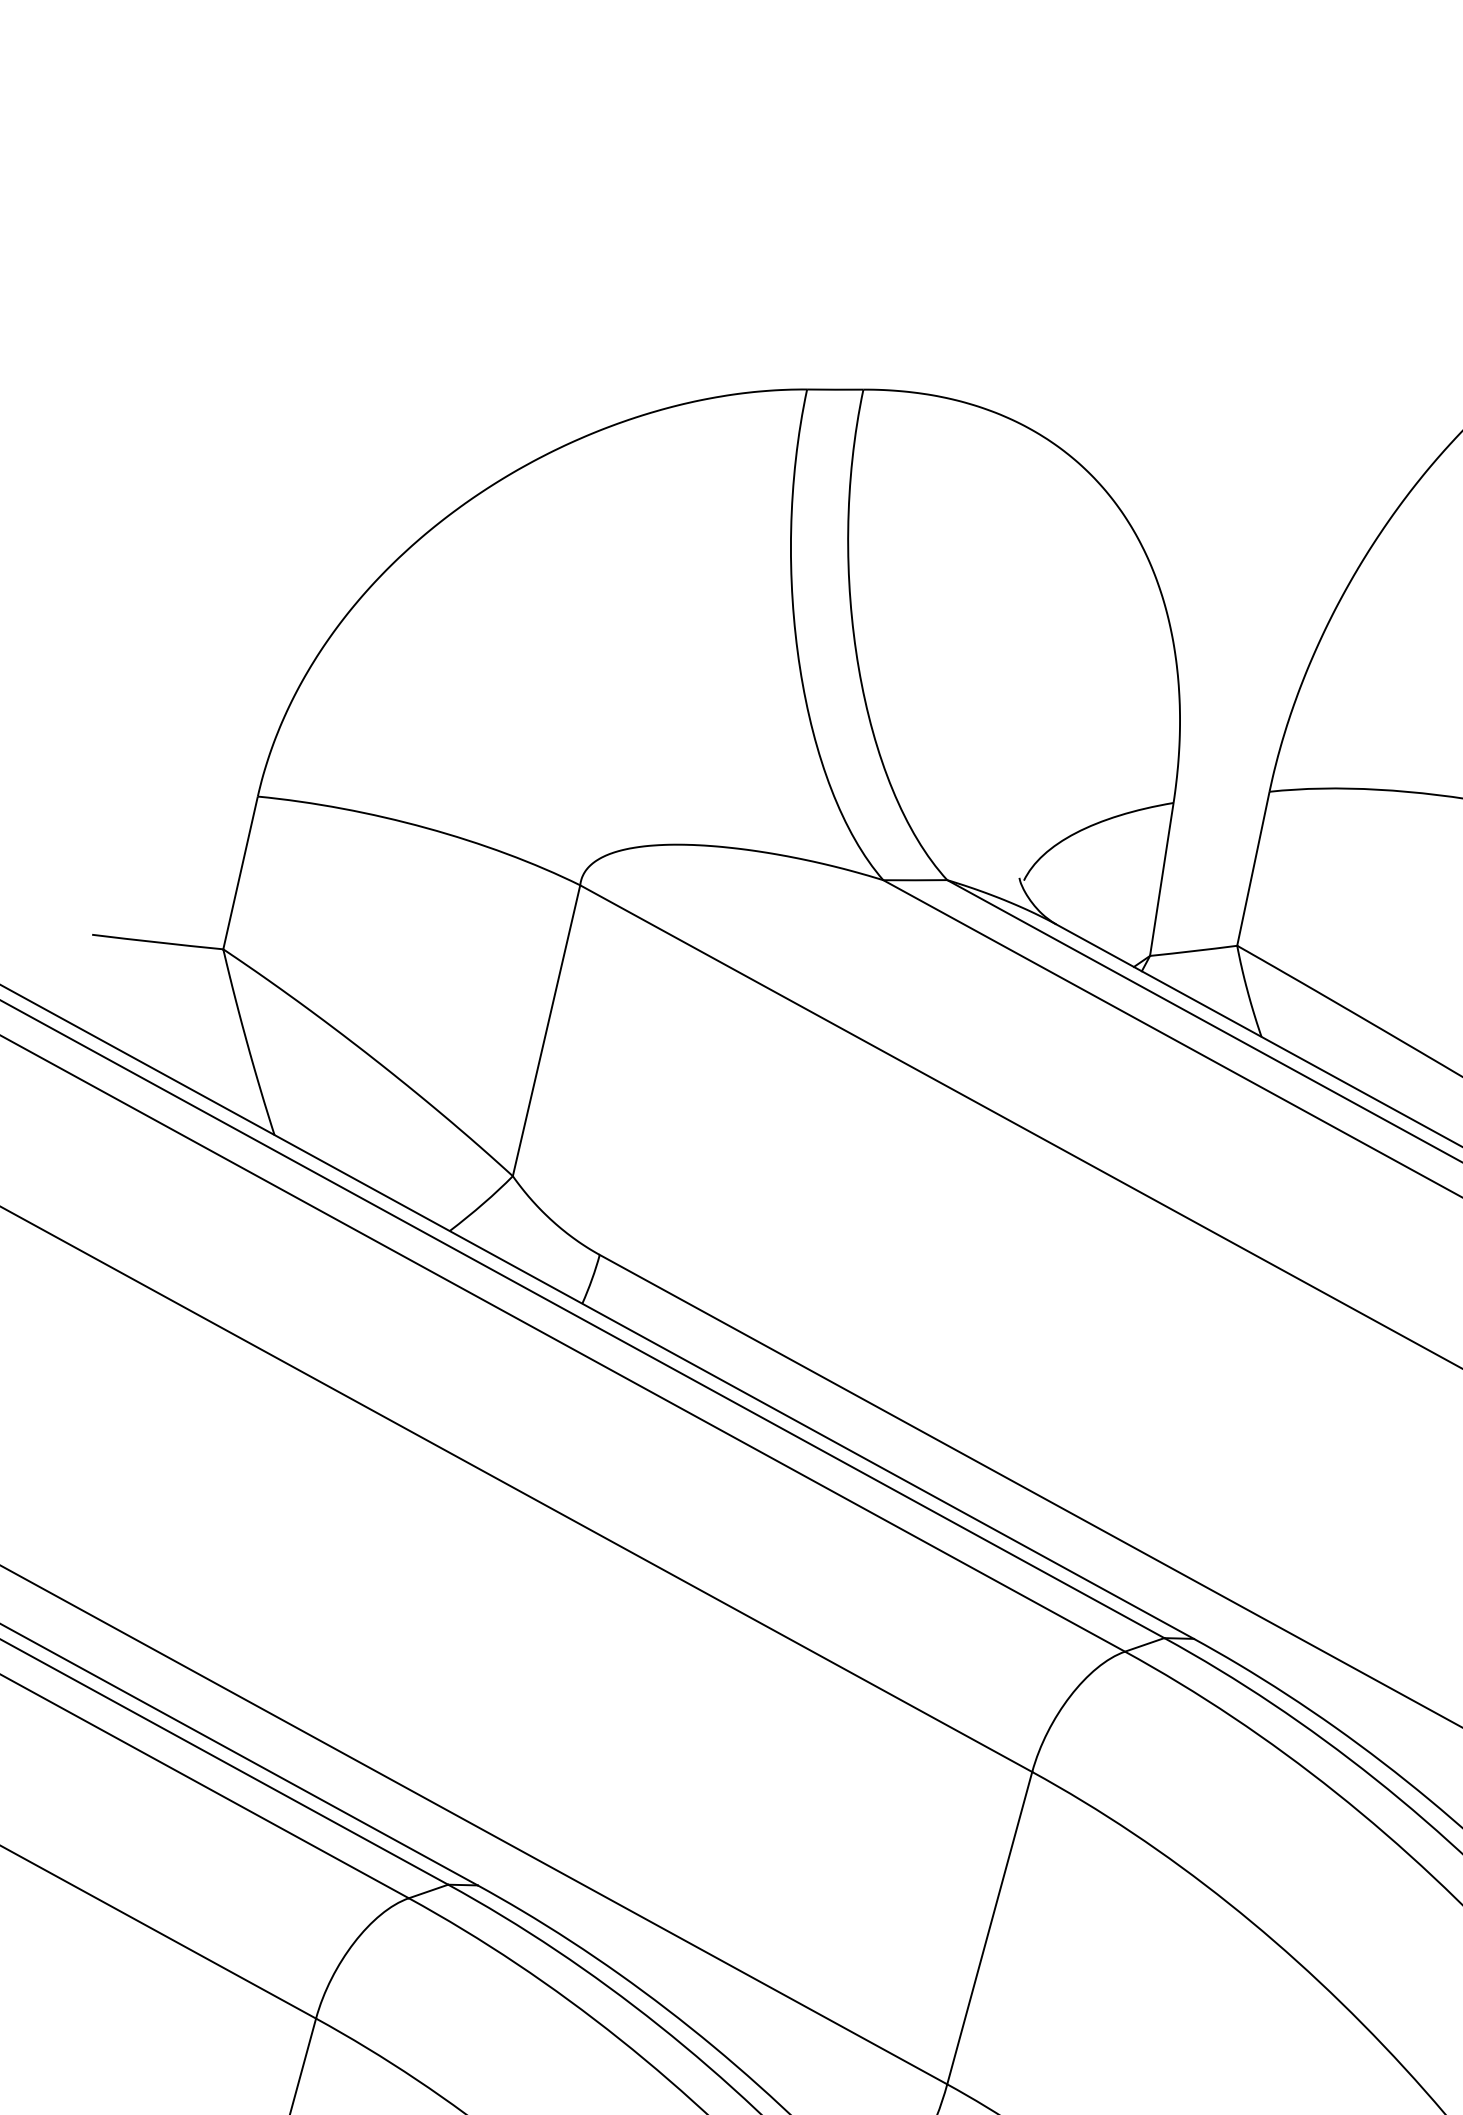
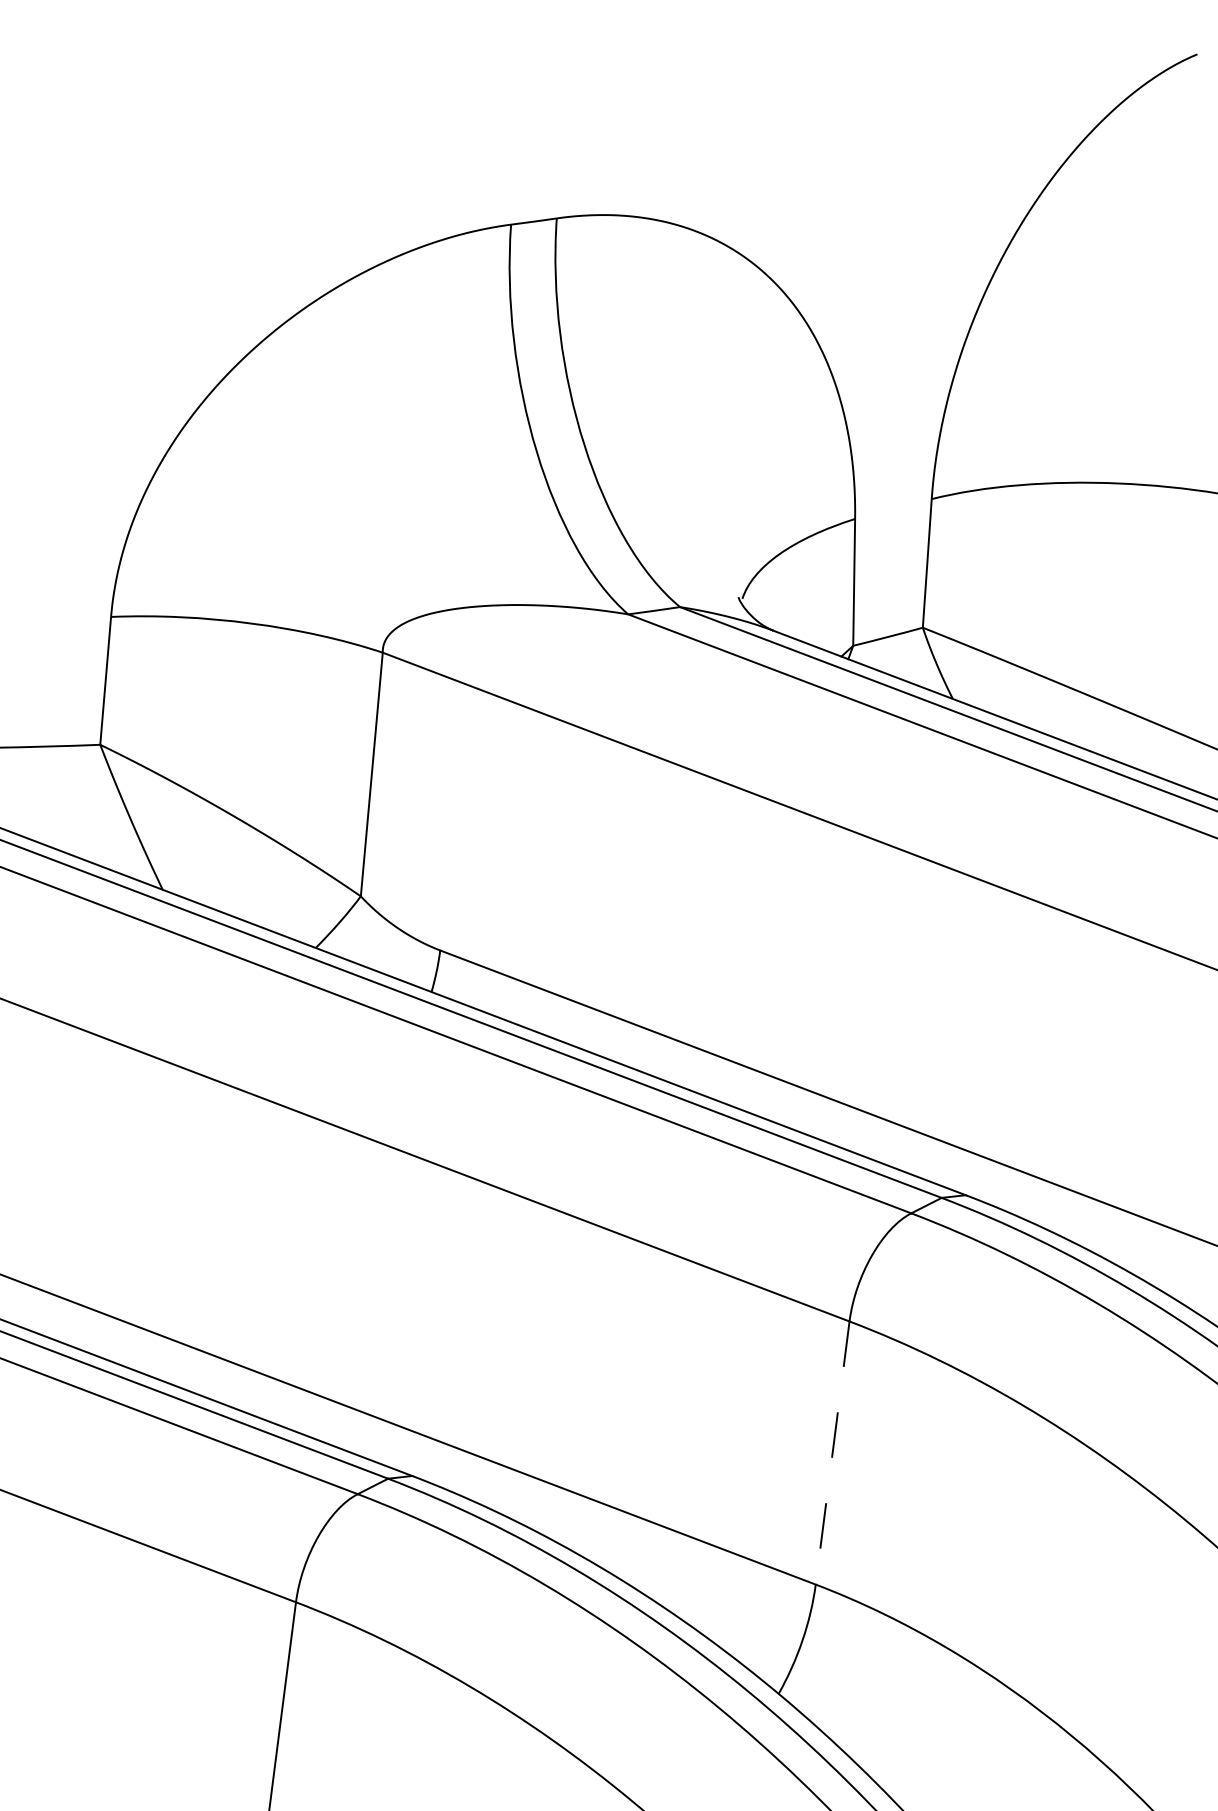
line: (989, 1928) -> (832, 1453), solid -> dashed

